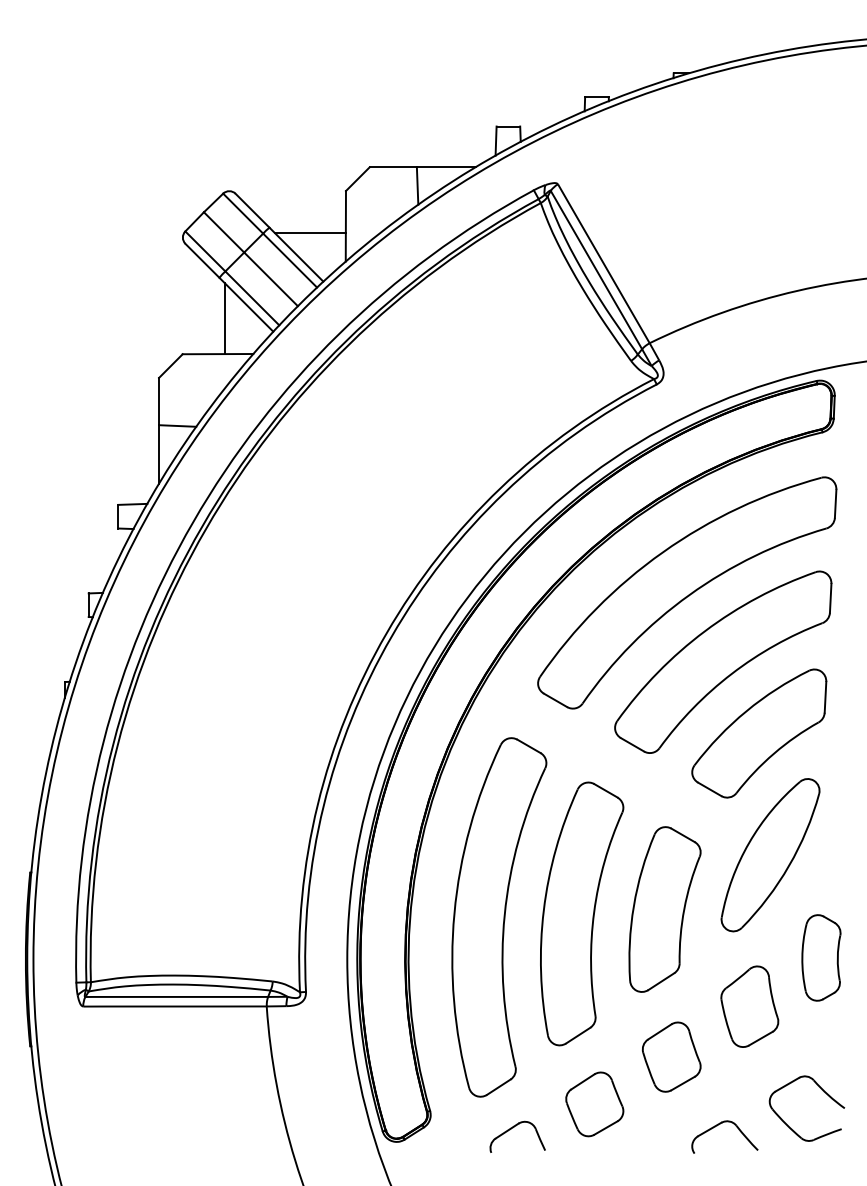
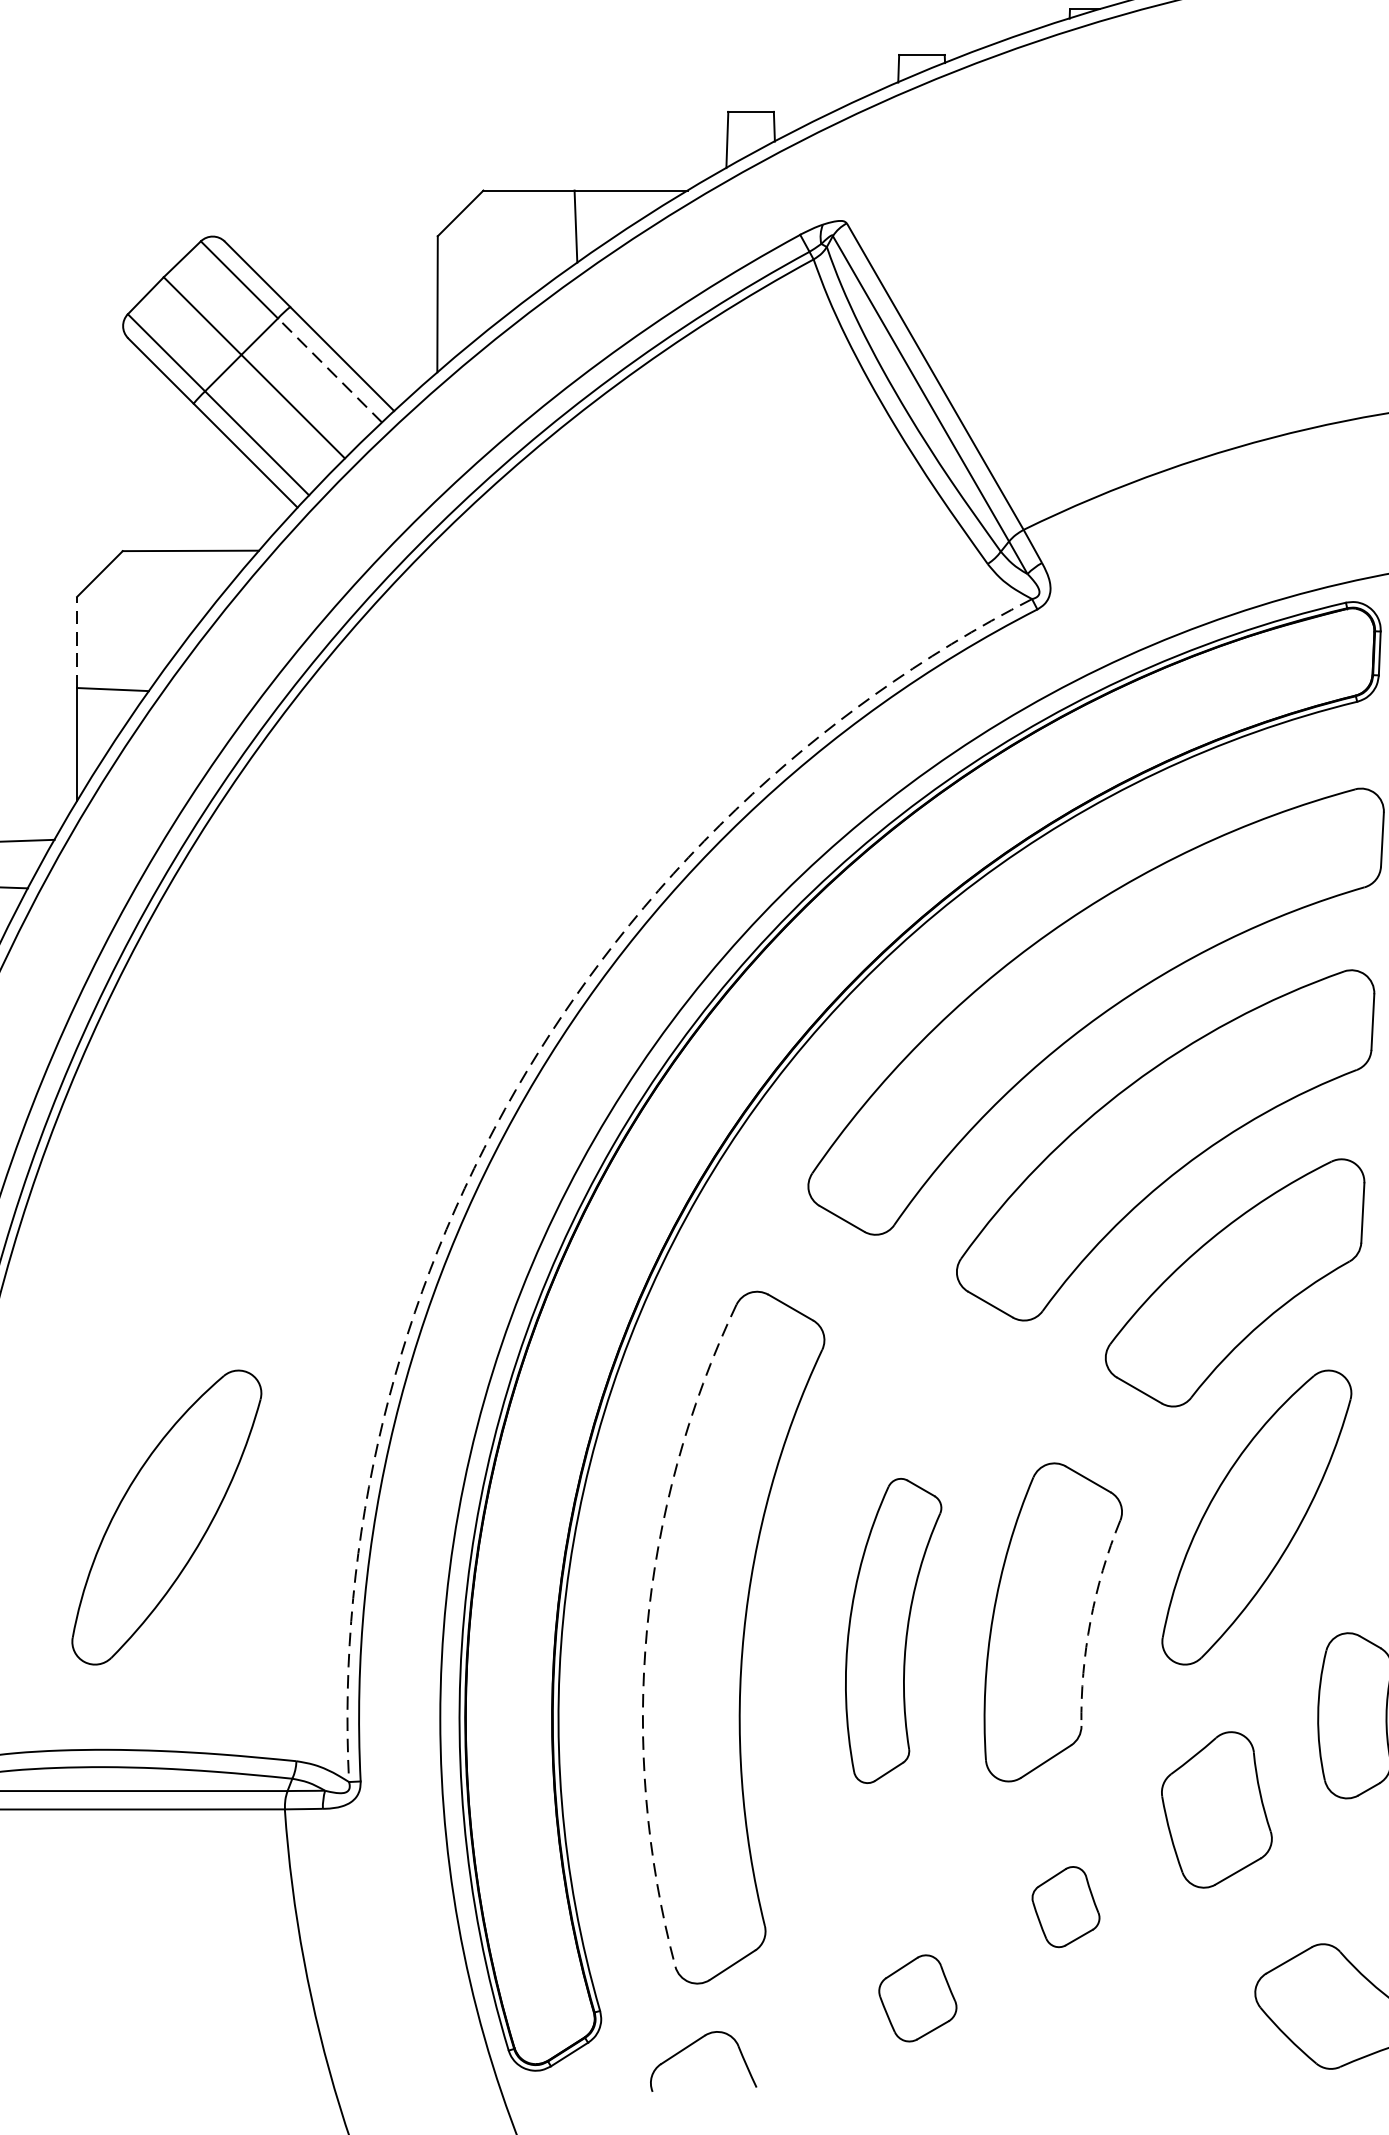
line: (309, 232) -> (367, 316), removed
line: (289, 260) -> (328, 370), solid -> dashed
line: (224, 318) -> (203, 482), removed
line: (159, 401) -> (78, 642), solid -> dashed
arc: (386, 633) -> (515, 1089), solid -> dashed
part: (205, 855) -> (166, 1518), added
arc: (684, 908) -> (1090, 1620), solid -> dashed
arc: (454, 913) -> (647, 1630), solid -> dashed
part: (582, 913) -> (894, 1630), size x0.6
part: (671, 1056) -> (1065, 1905), size x0.6
part: (594, 1104) -> (917, 1998), size x0.7
part: (717, 1126) -> (1154, 2040), removed
part: (513, 1128) -> (695, 2044), moved

